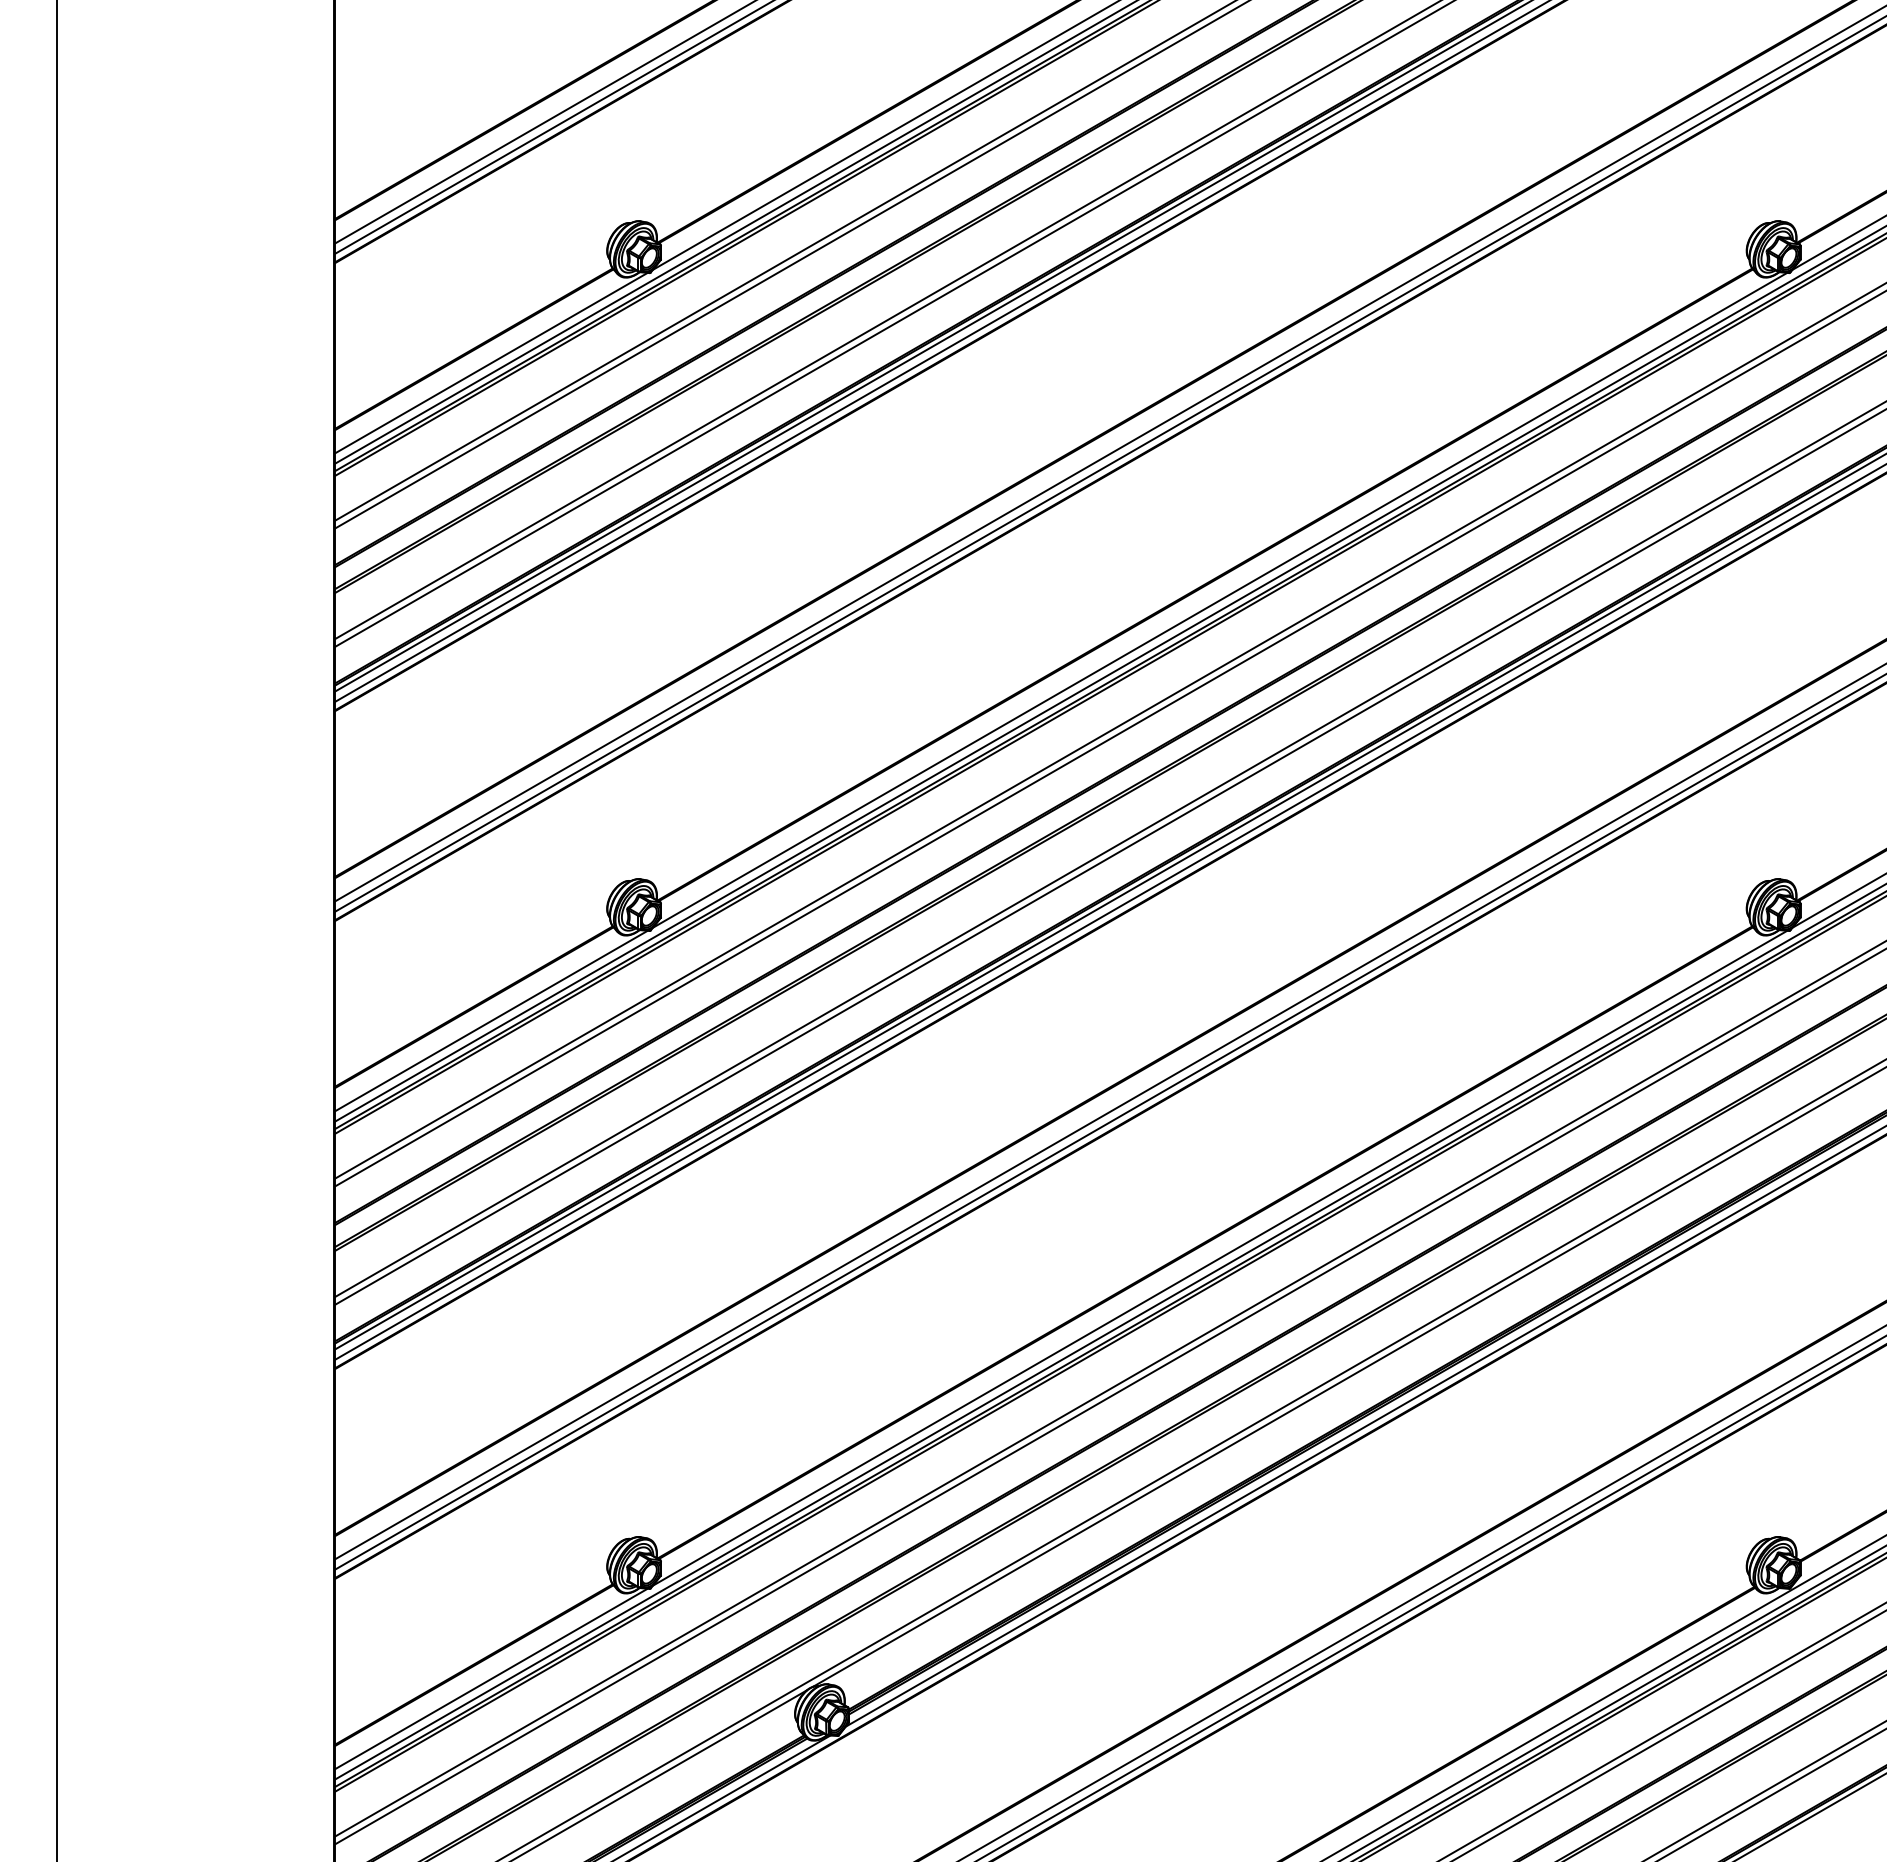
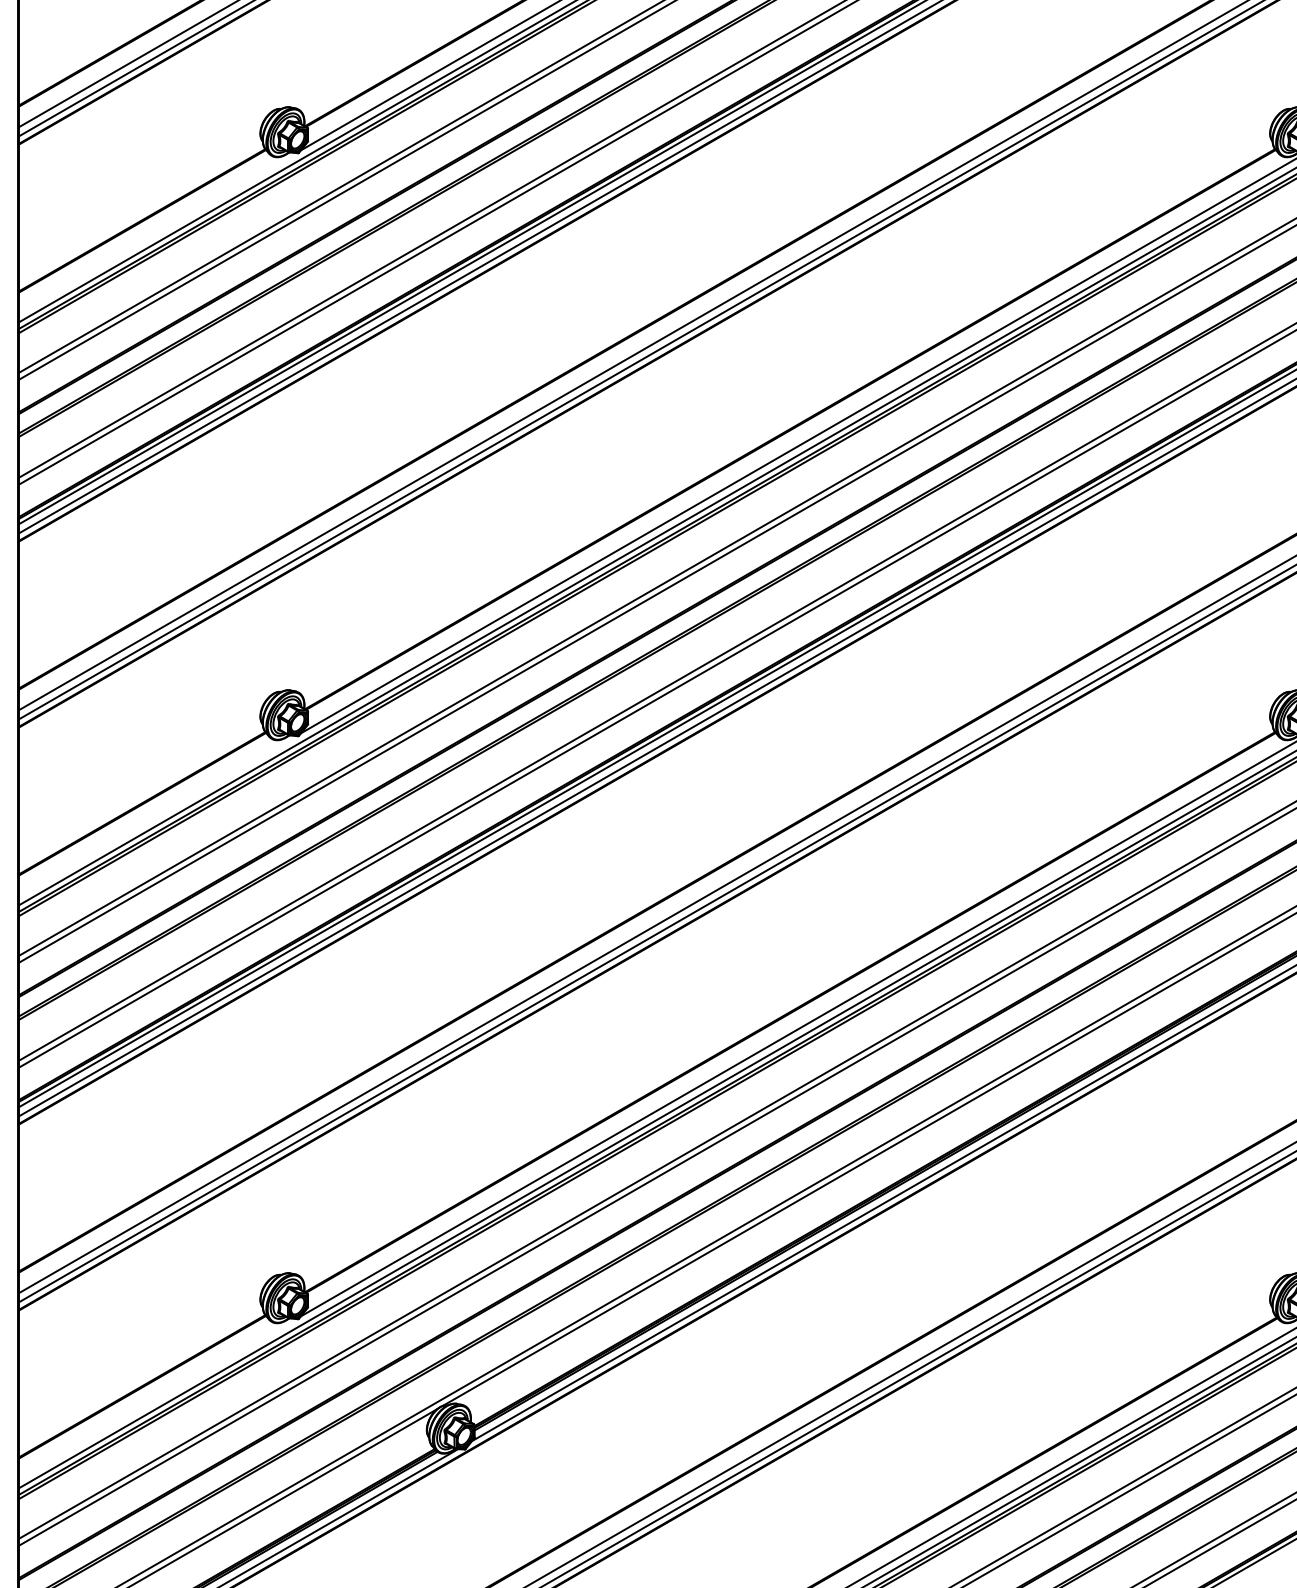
line: (490, 362) -> (156, 232), removed
line: (490, 1020) -> (156, 815), removed
line: (490, 1678) -> (156, 1398), removed

